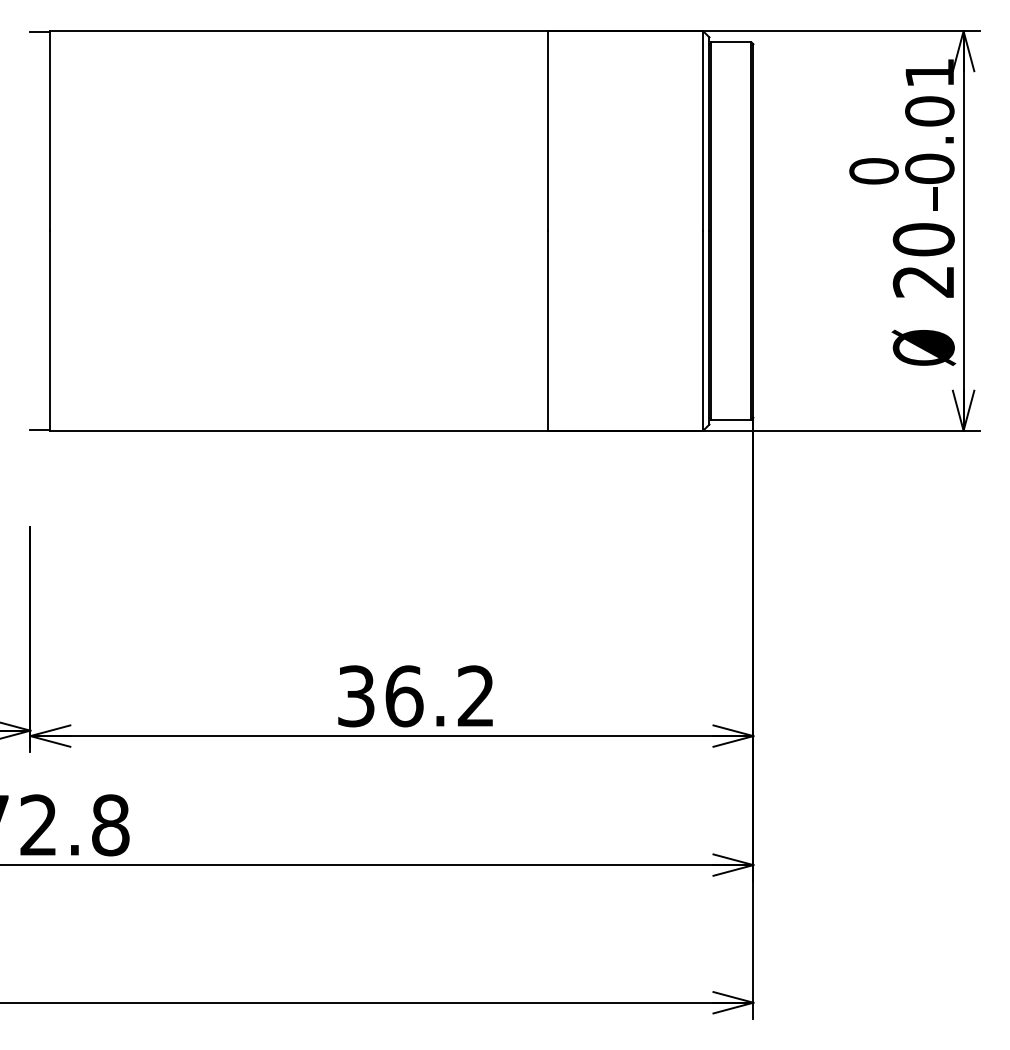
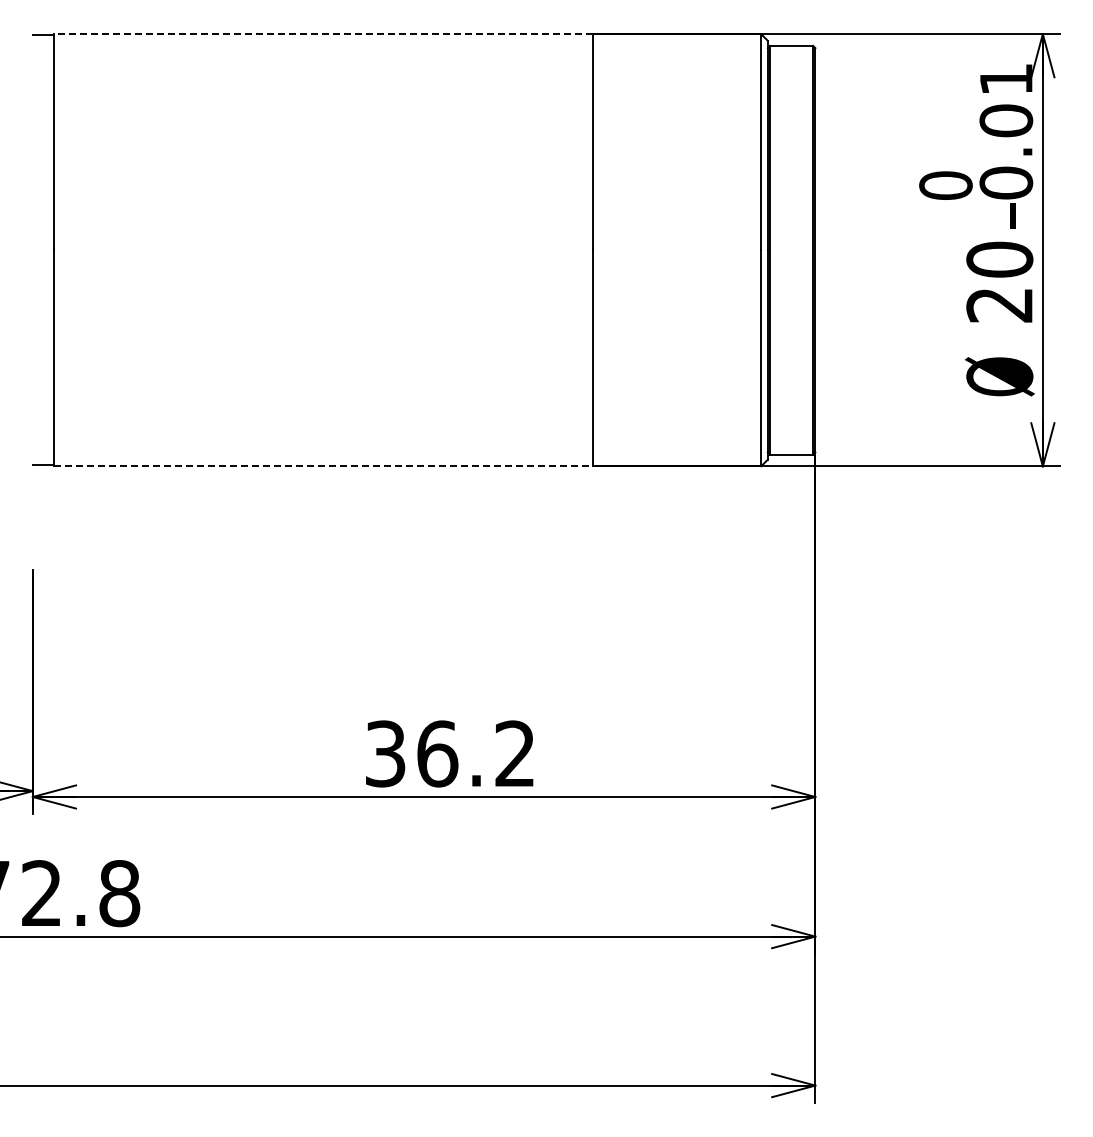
line: (298, 31) -> (323, 34), solid -> dashed
line: (299, 430) -> (324, 466), solid -> dashed

